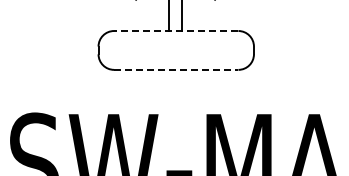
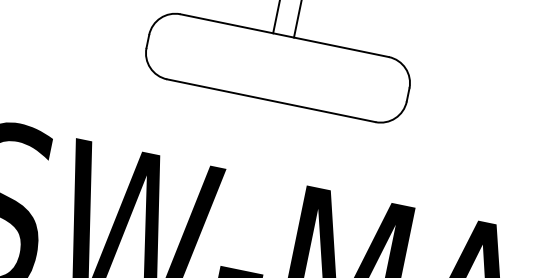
line: (175, 31) -> (283, 36), dashed -> solid
line: (176, 69) -> (271, 100), dashed -> solid

